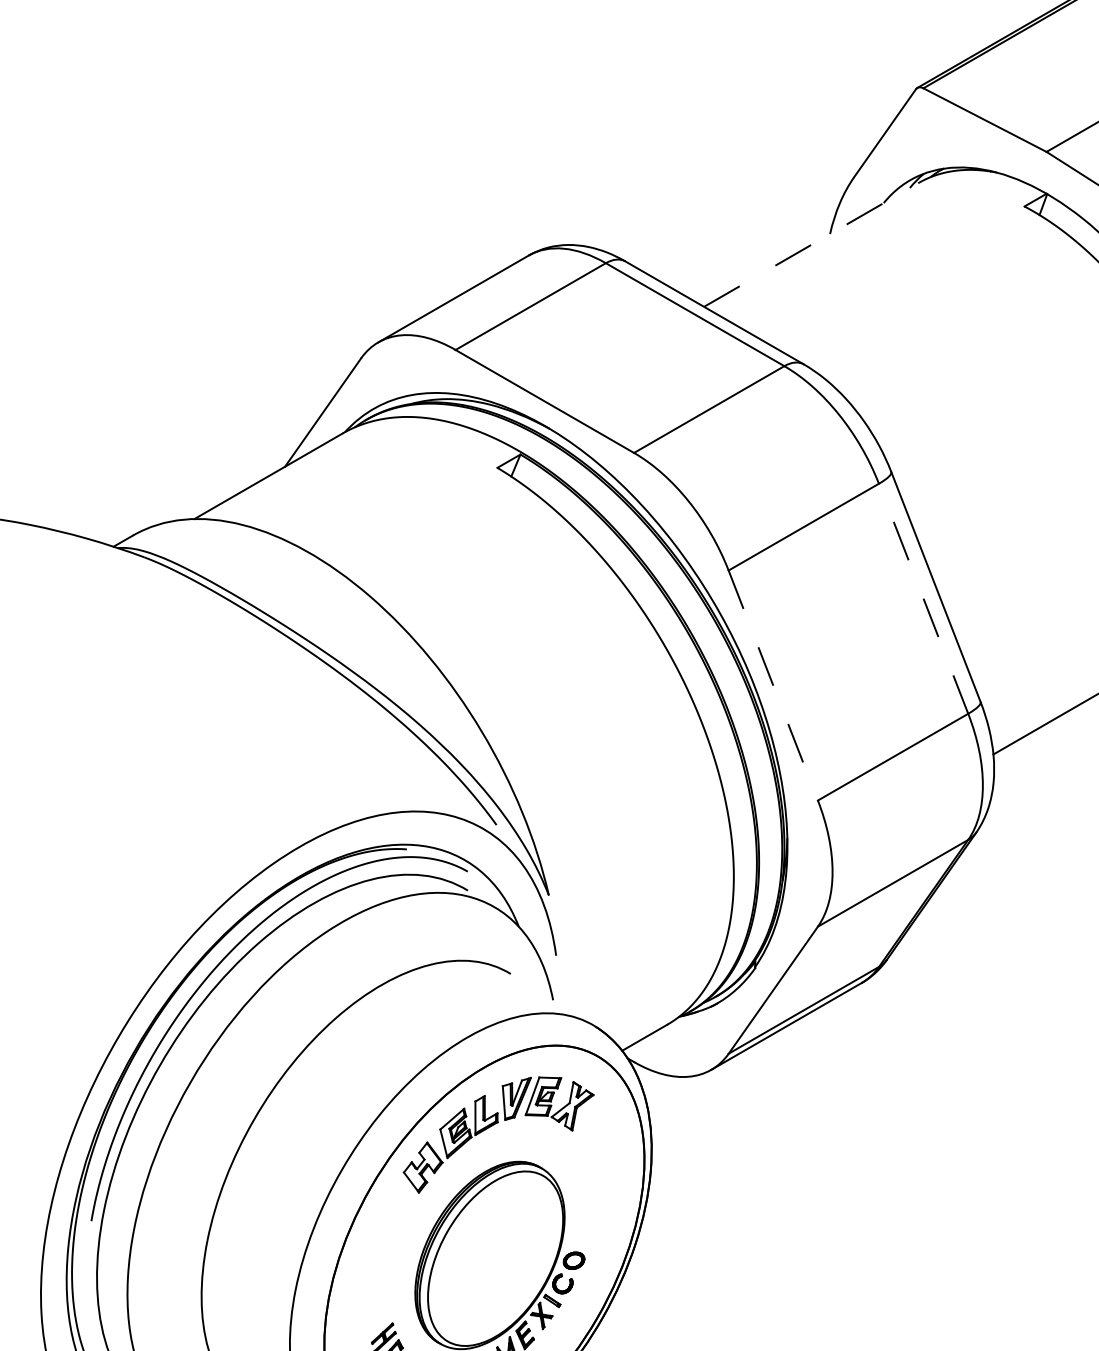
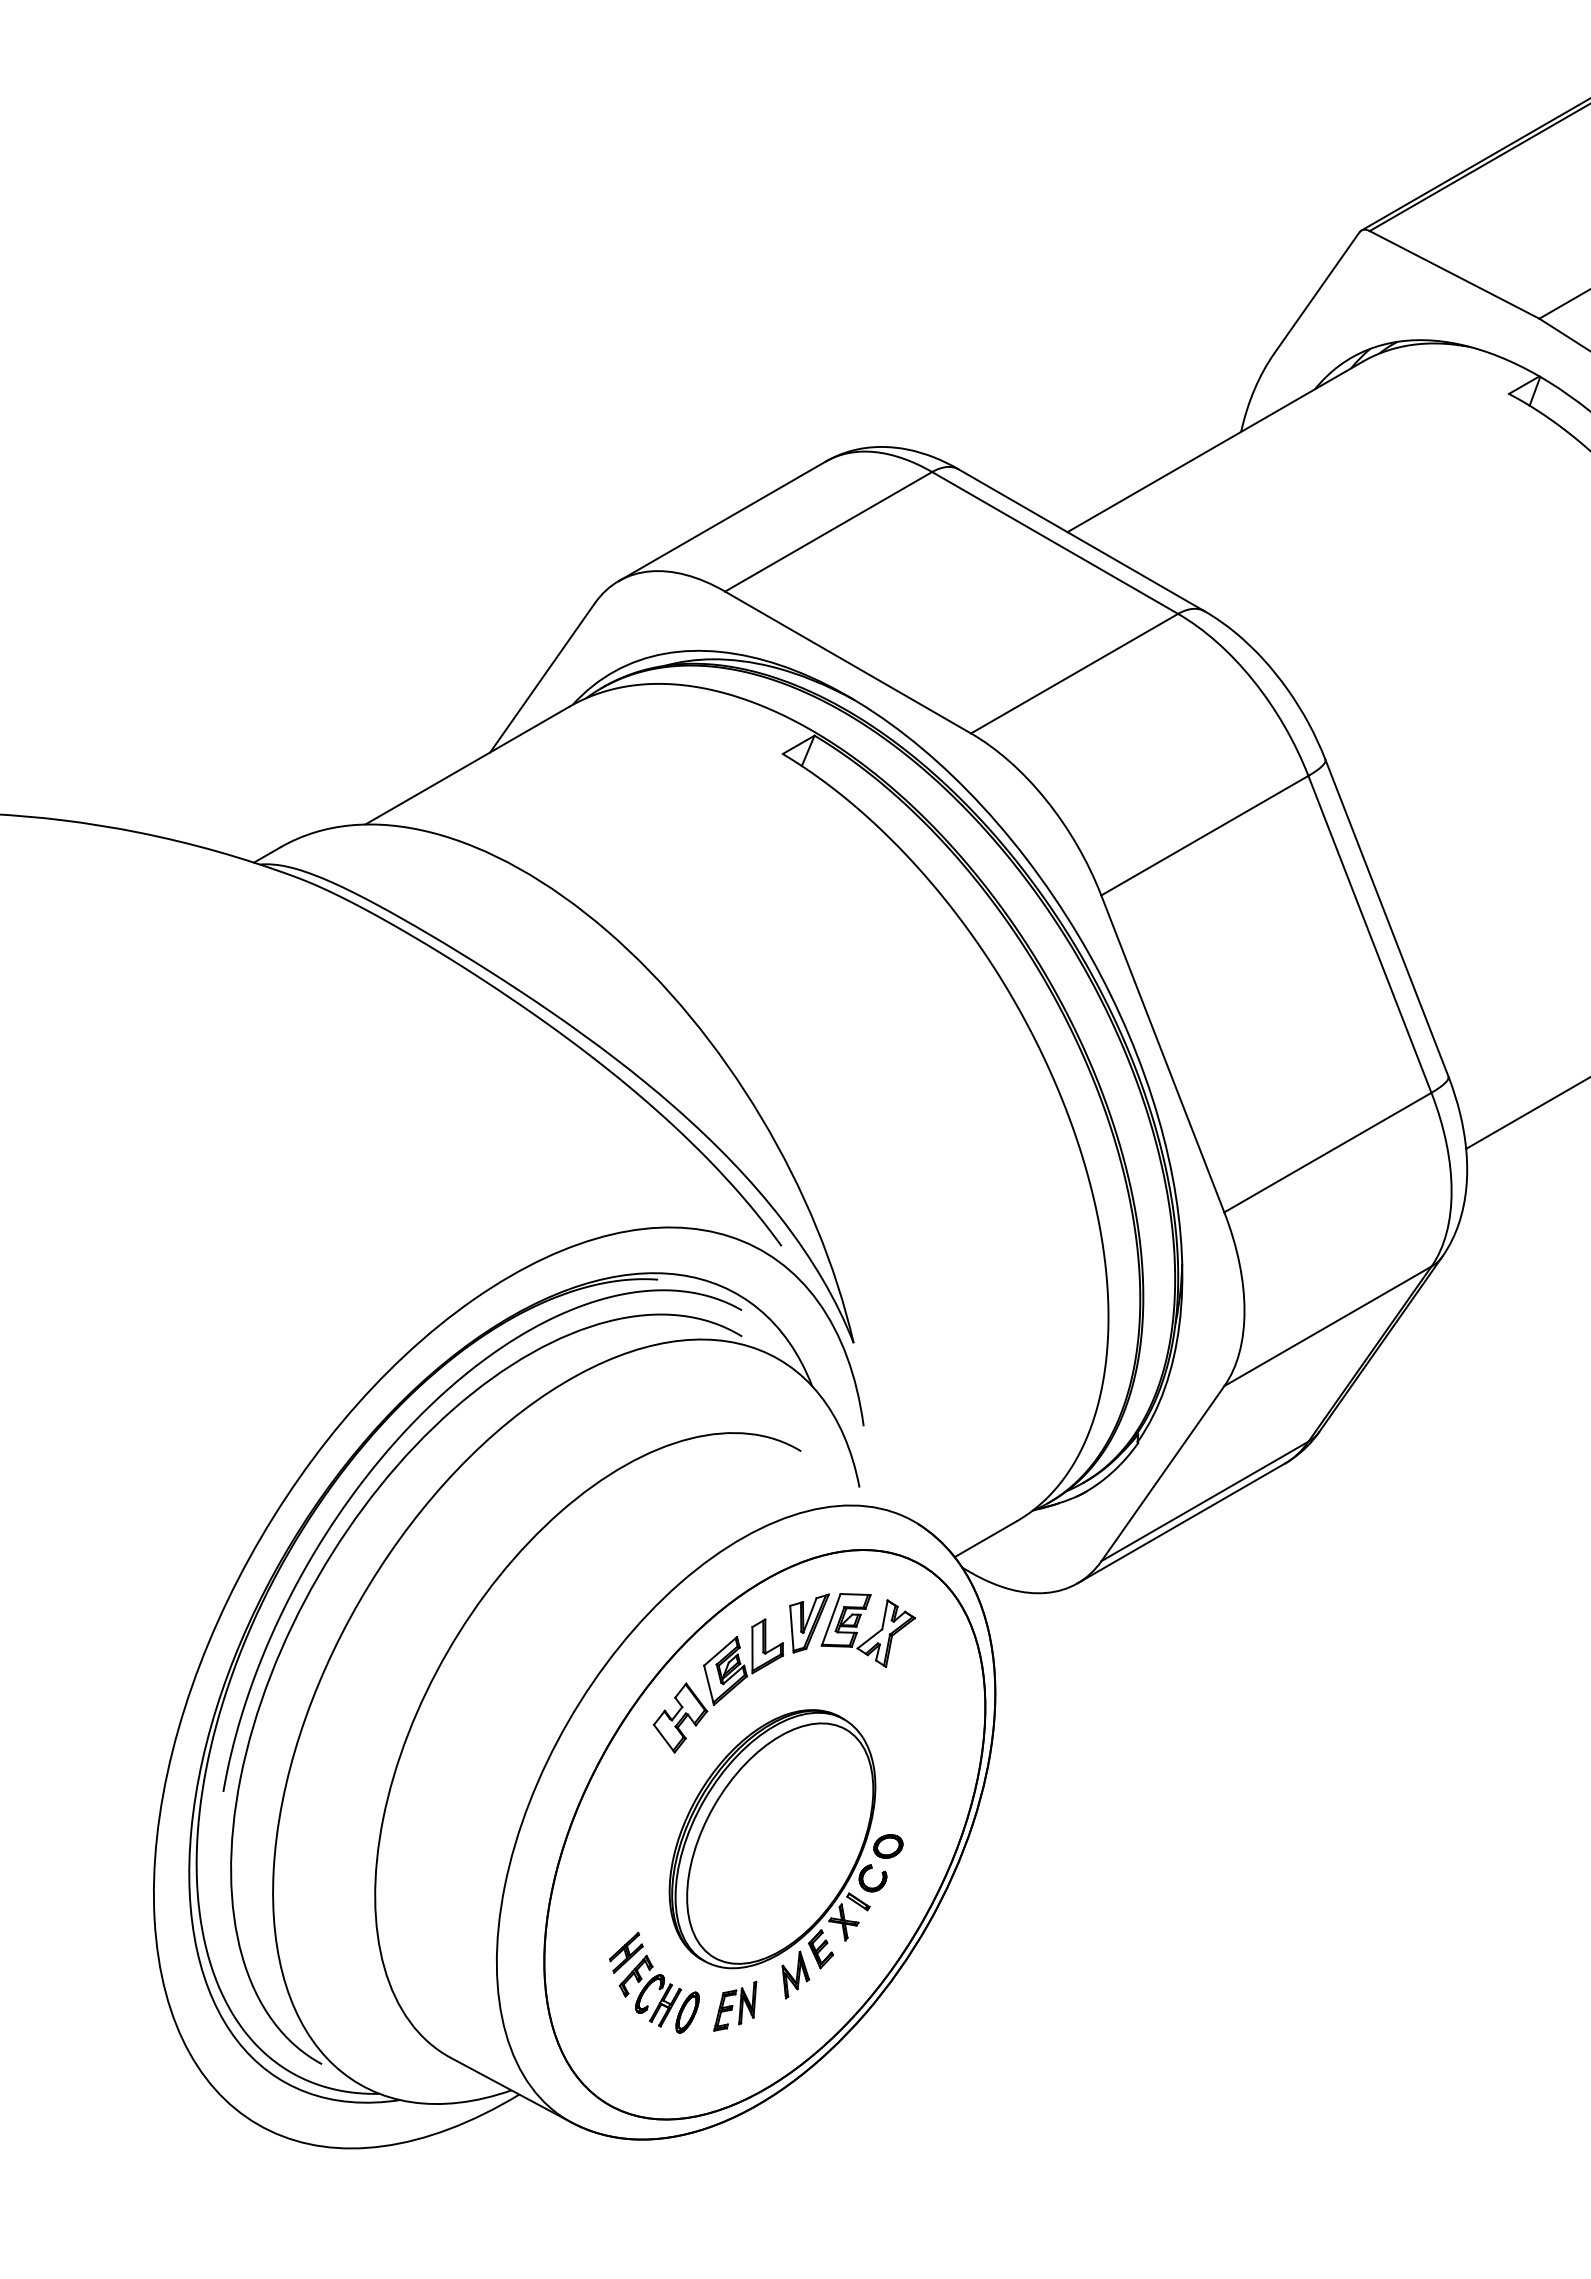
line: (811, 244) -> (1215, 446), dashed -> solid
line: (923, 598) -> (1369, 933), dashed -> solid
line: (773, 685) -> (1162, 1053), dashed -> solid

